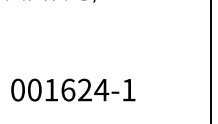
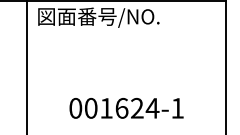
text: (73, 90) -> (126, 108), moved

